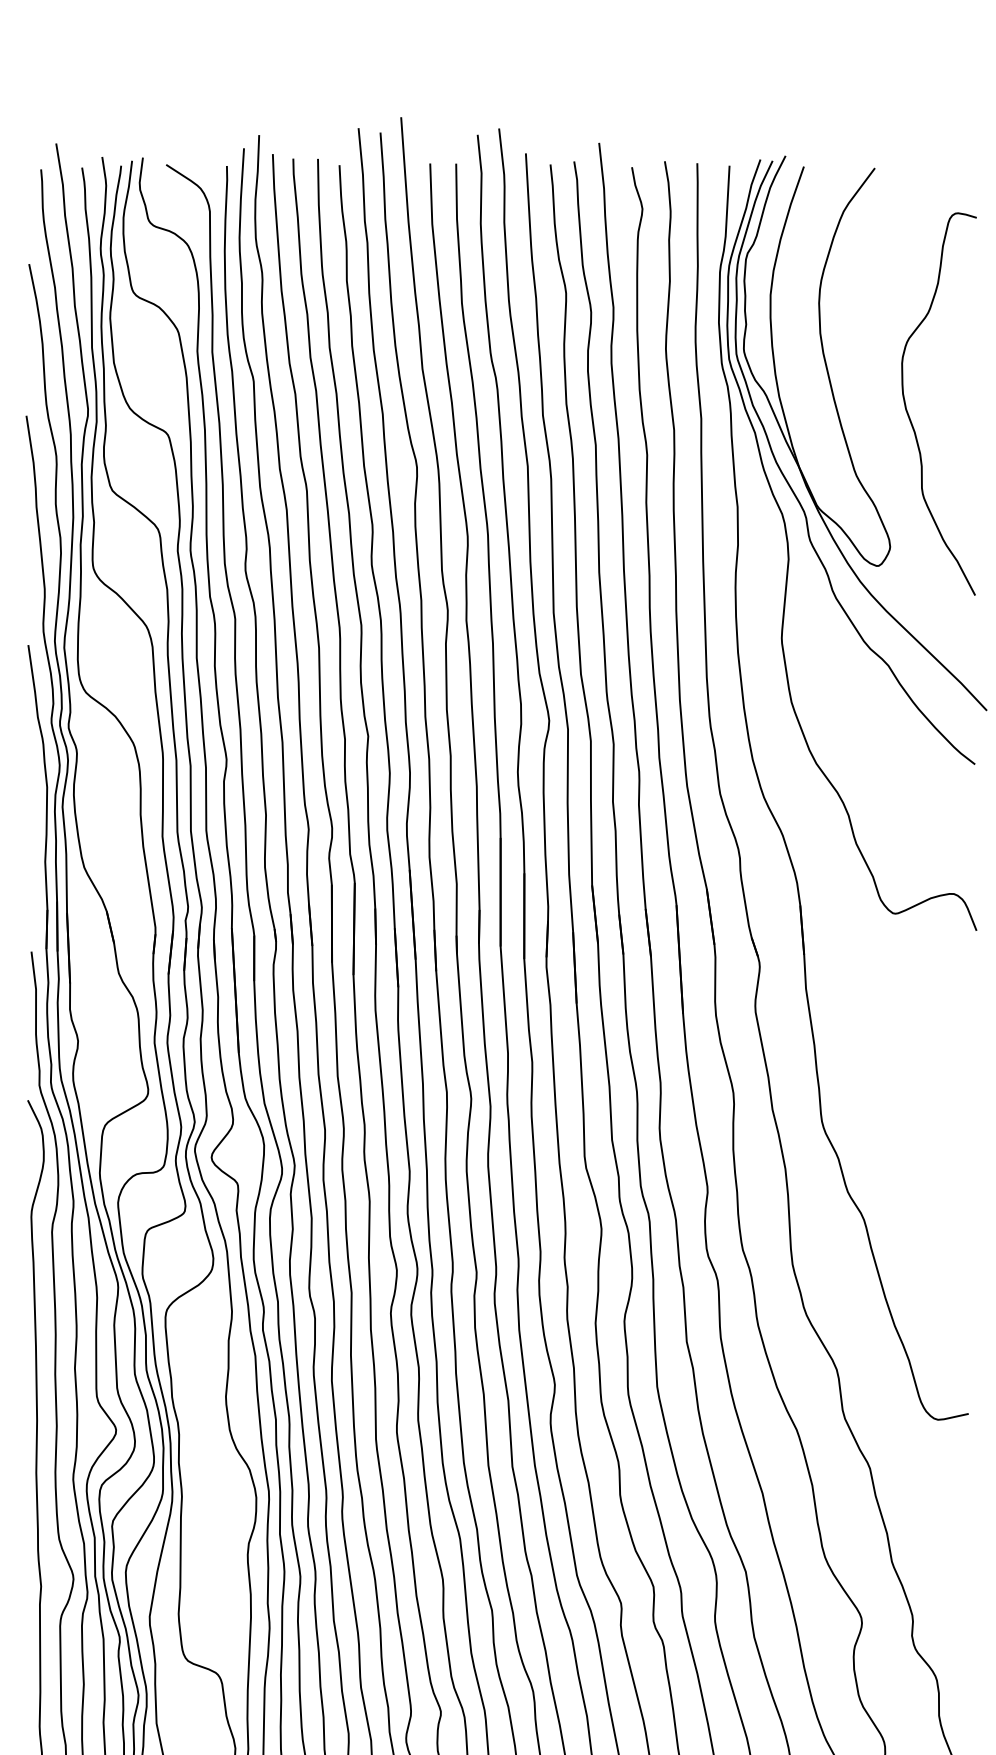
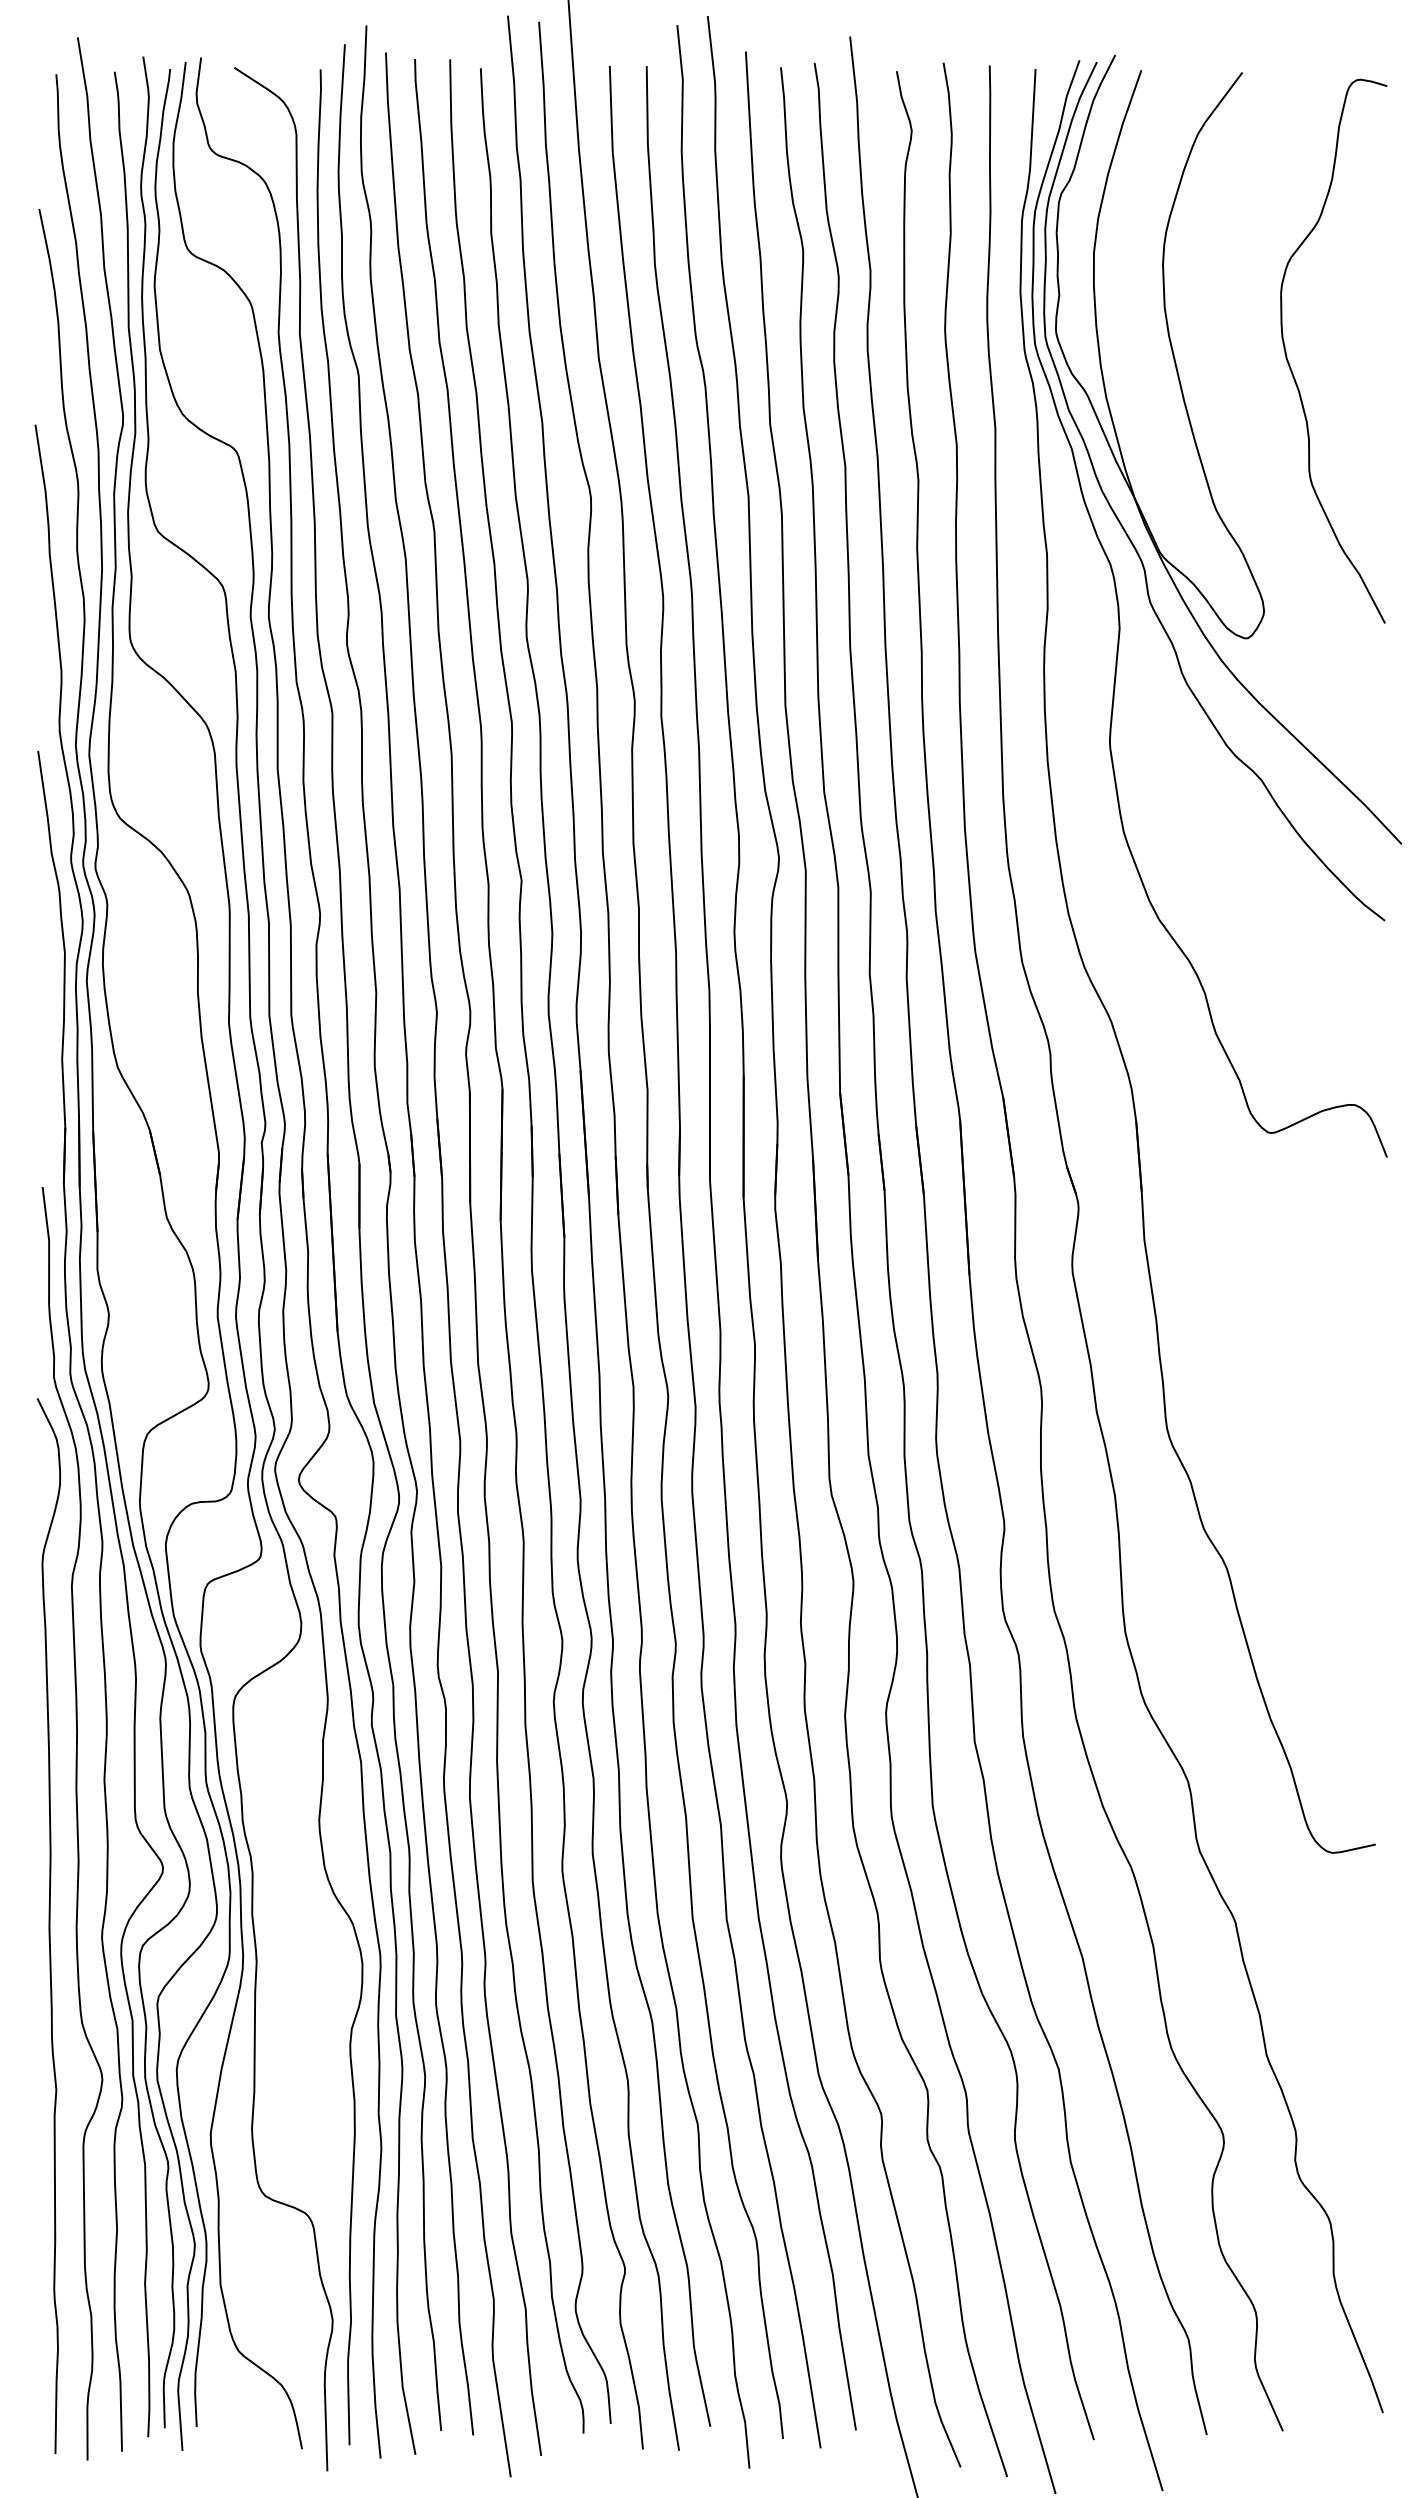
curve: (908, 414) -> (1290, 365), moved

